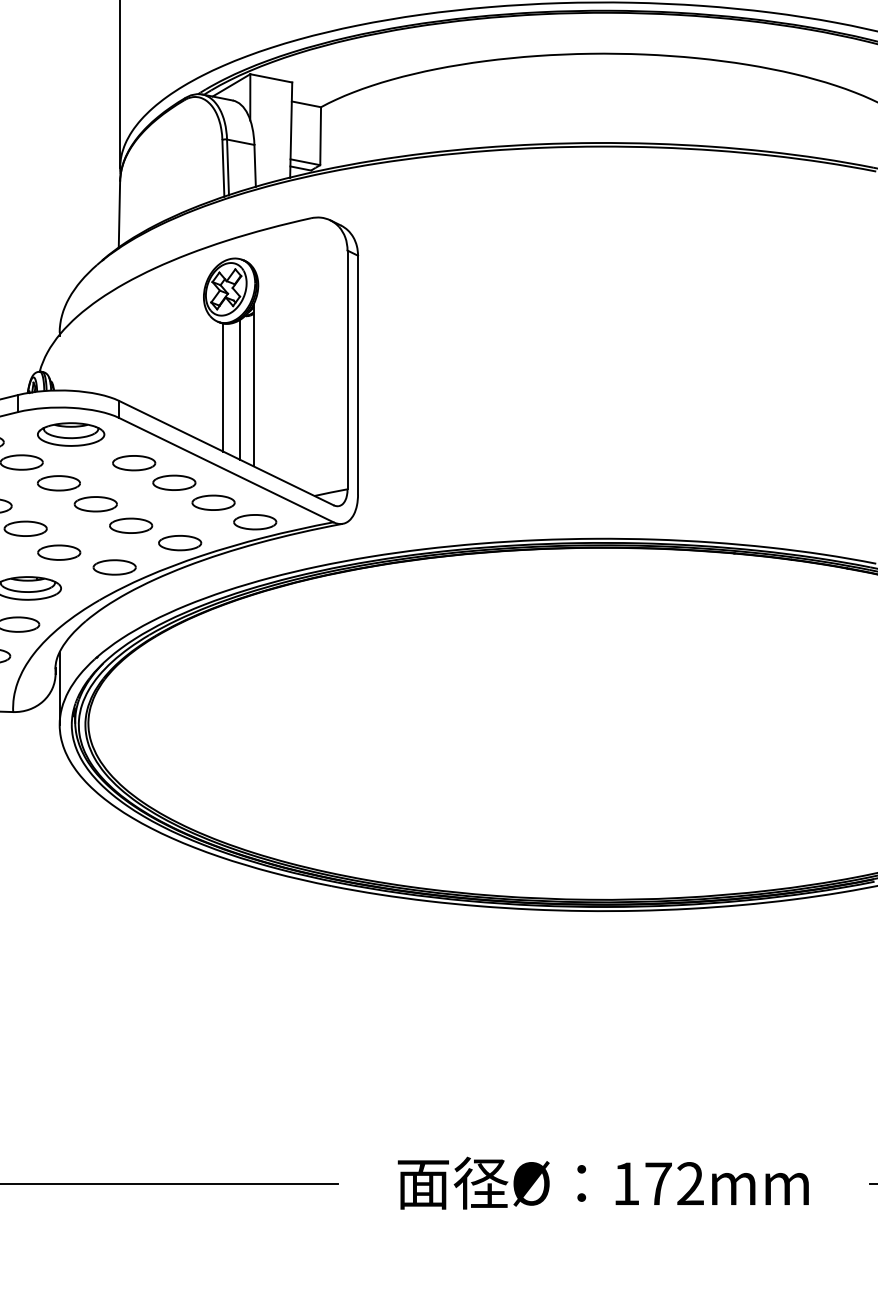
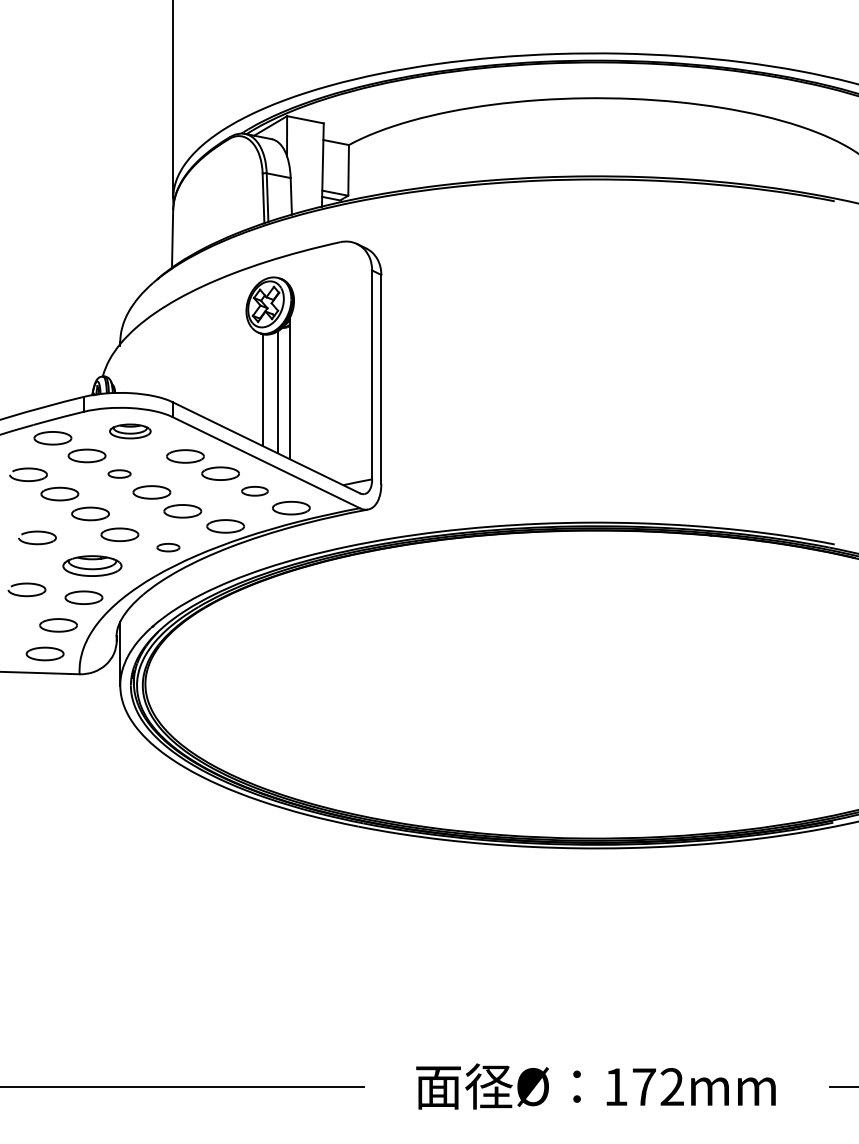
part: (71, 434) -> (130, 431), size x0.7
part: (58, 482) -> (119, 473), size x0.6
part: (213, 503) -> (254, 491), size x0.7
part: (114, 567) -> (168, 547), size x0.6

